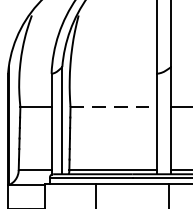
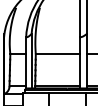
line: (113, 107) -> (57, 54), dashed -> solid

